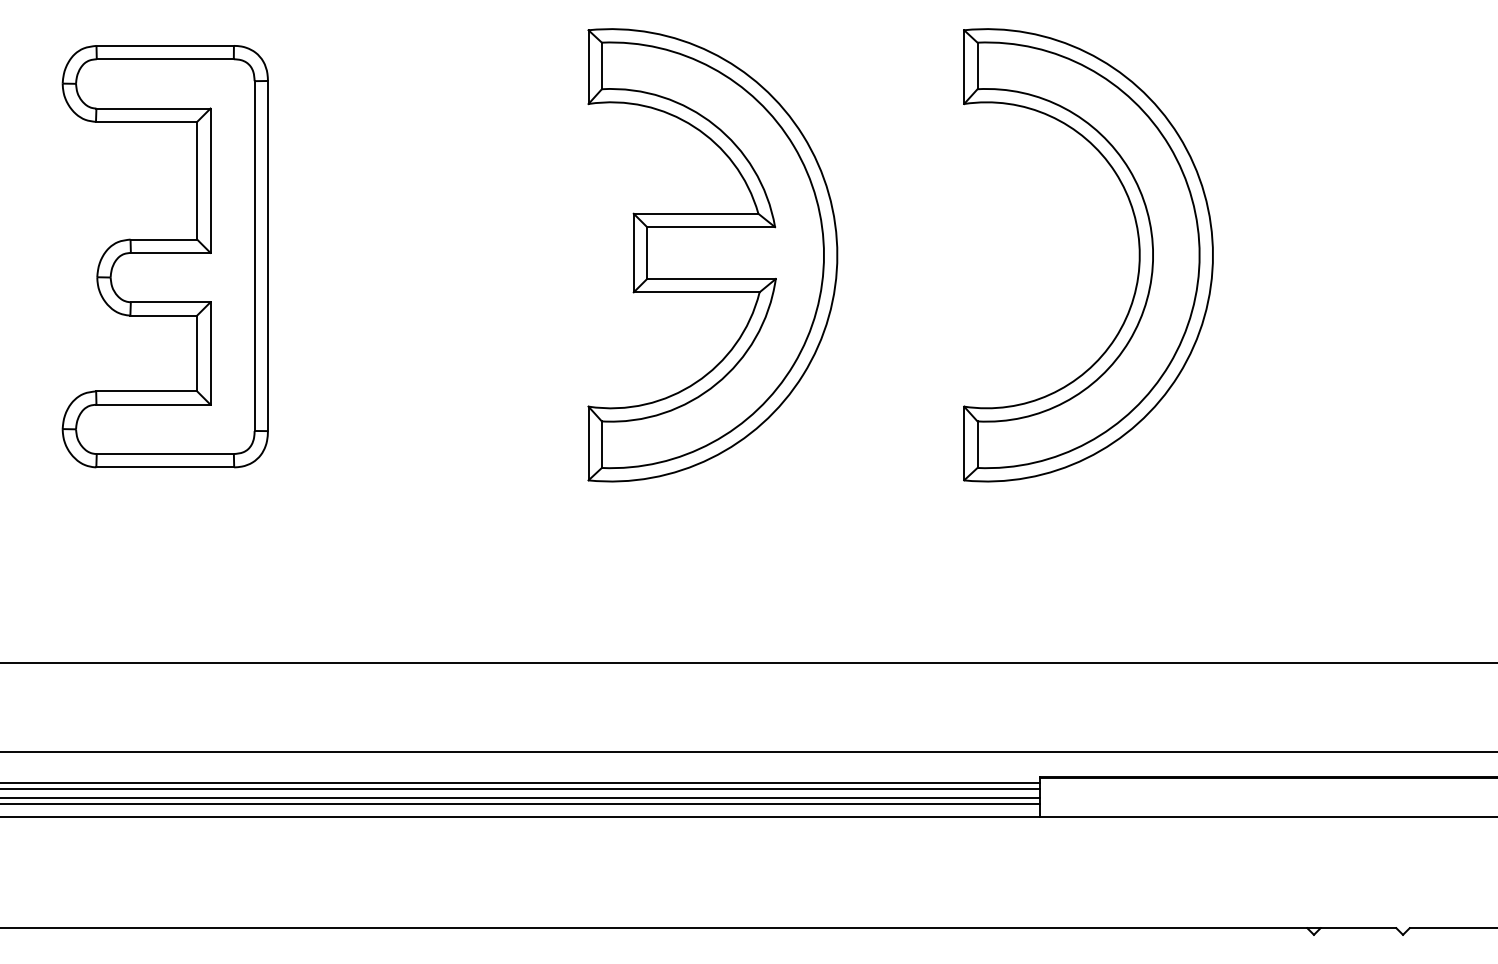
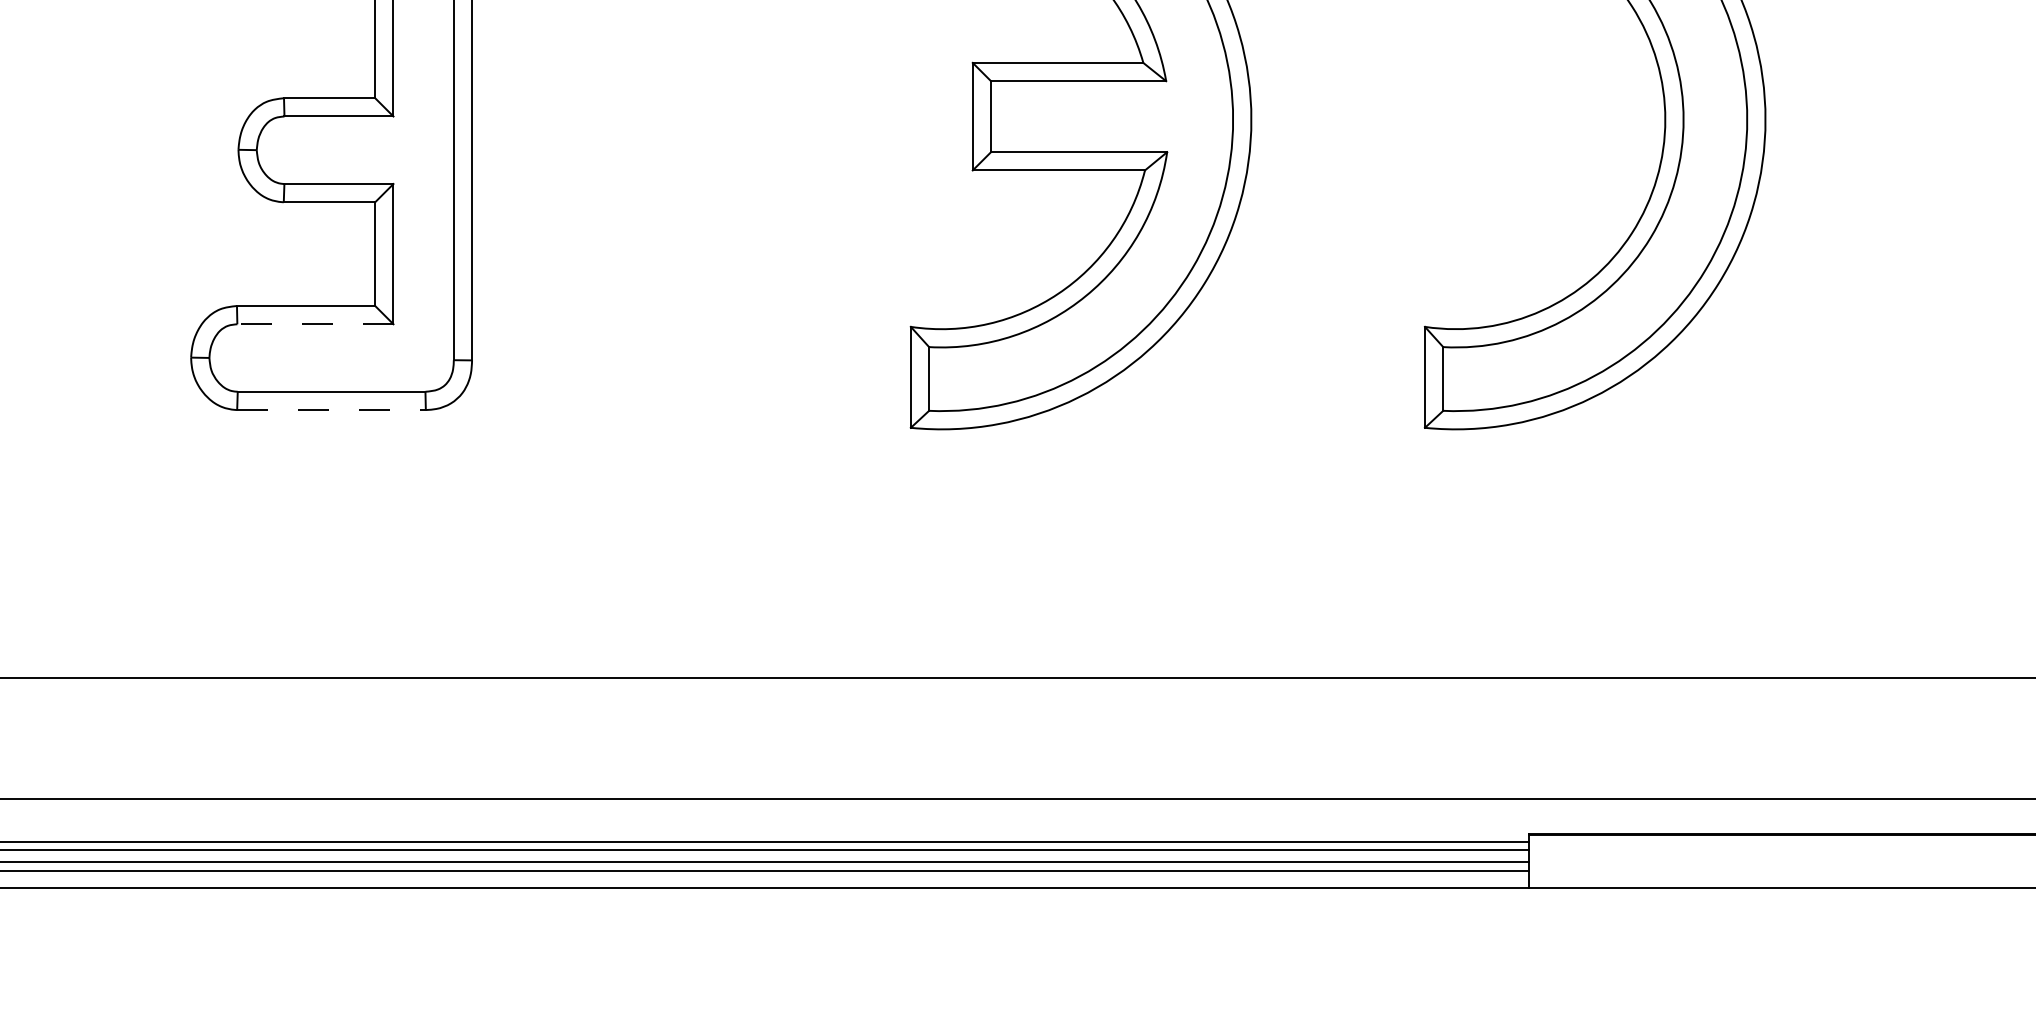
line: (153, 404) -> (315, 323), solid -> dashed
line: (165, 467) -> (331, 410), solid -> dashed

